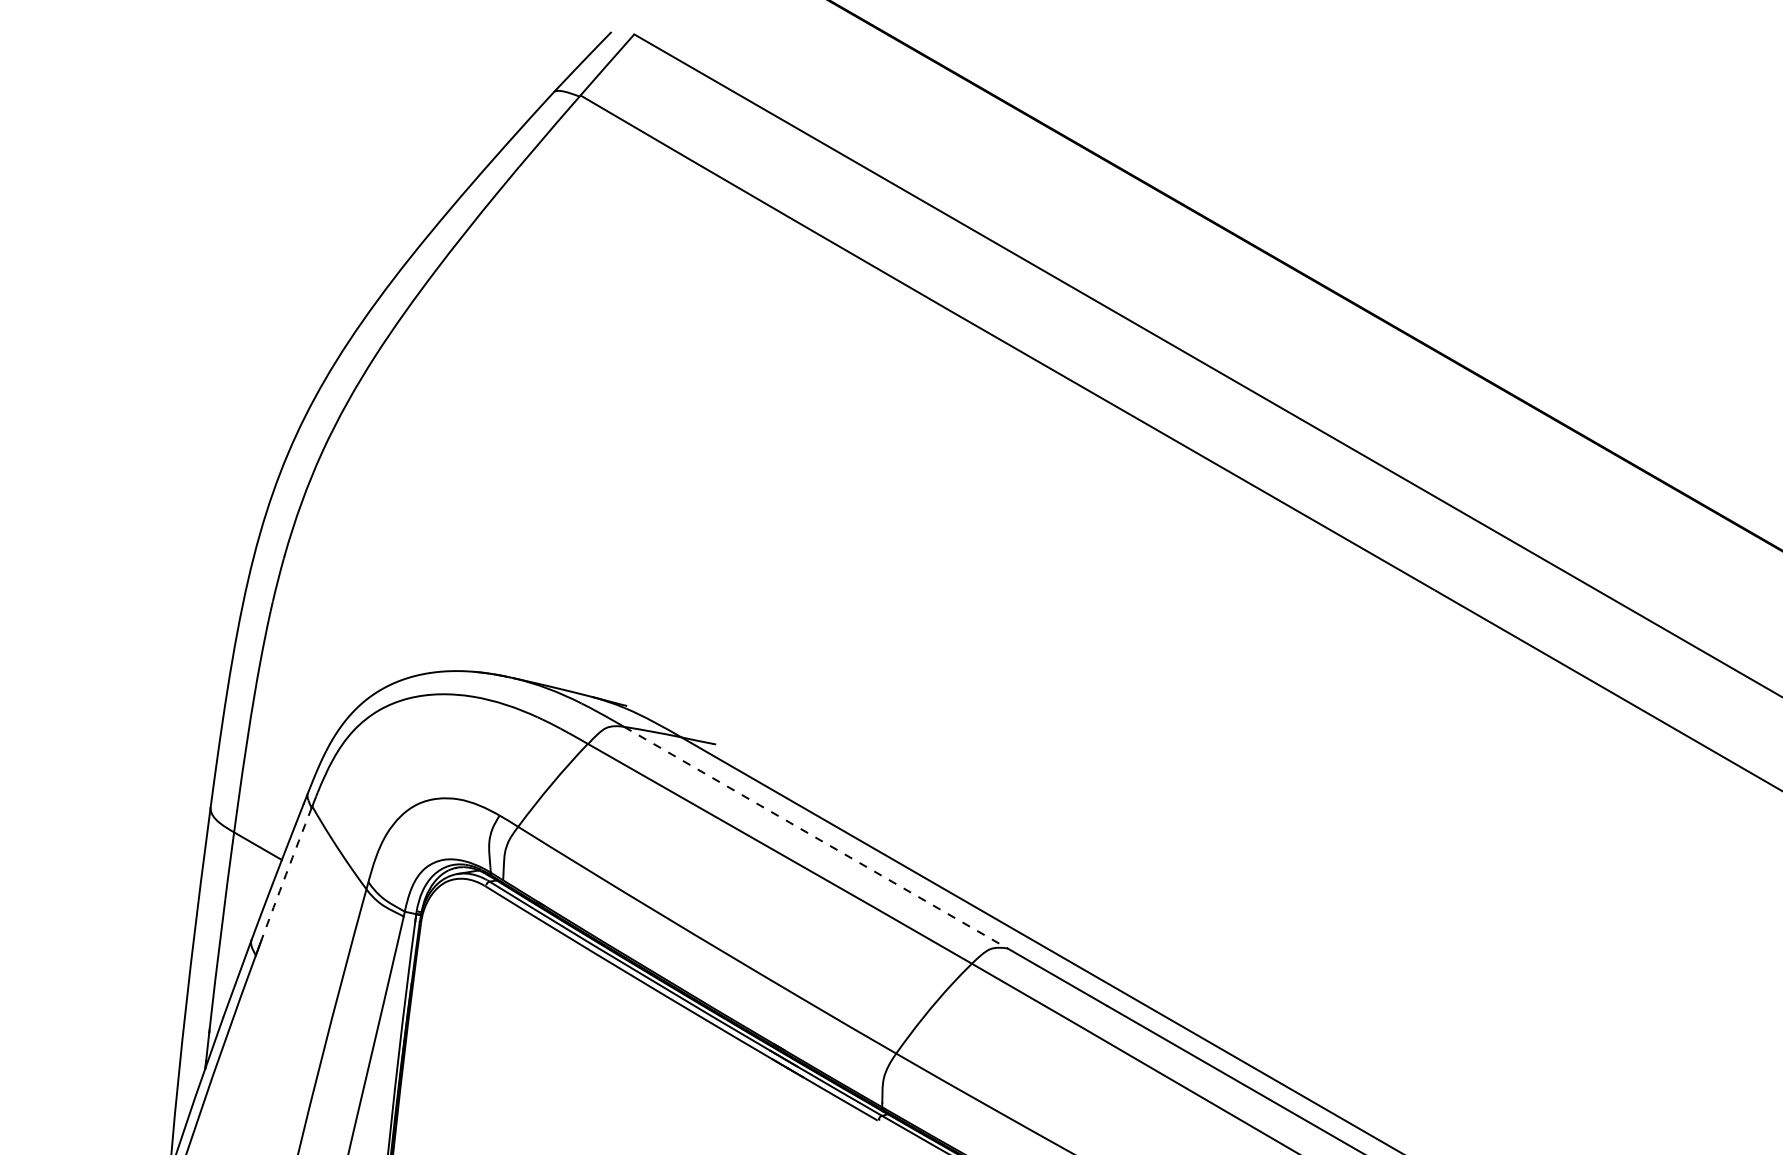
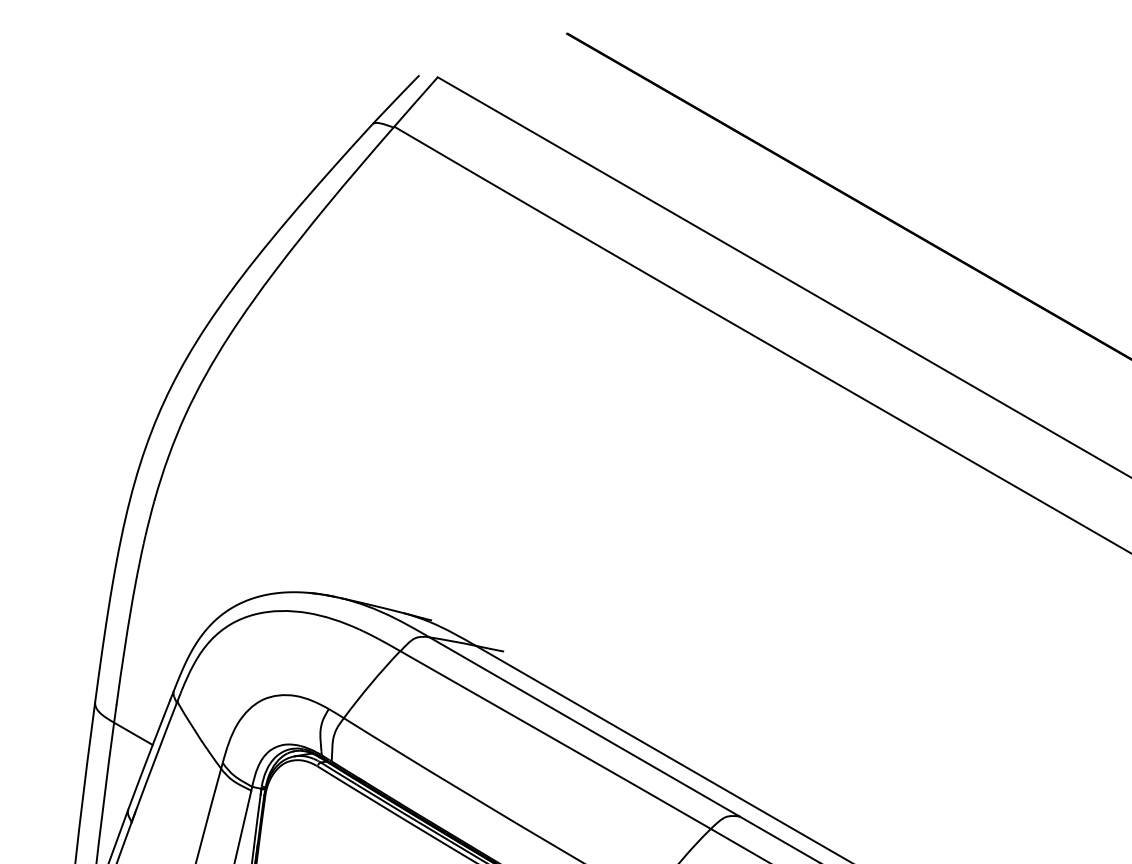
line: (816, 837) -> (585, 726), dashed -> solid
arc: (286, 874) -> (156, 756), dashed -> solid

